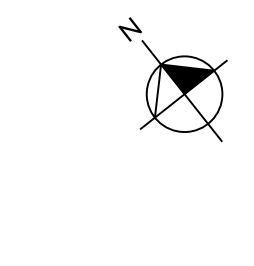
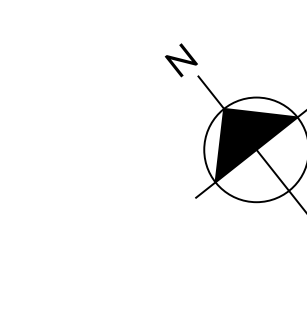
fill: (169, 90) -> (235, 144), added

